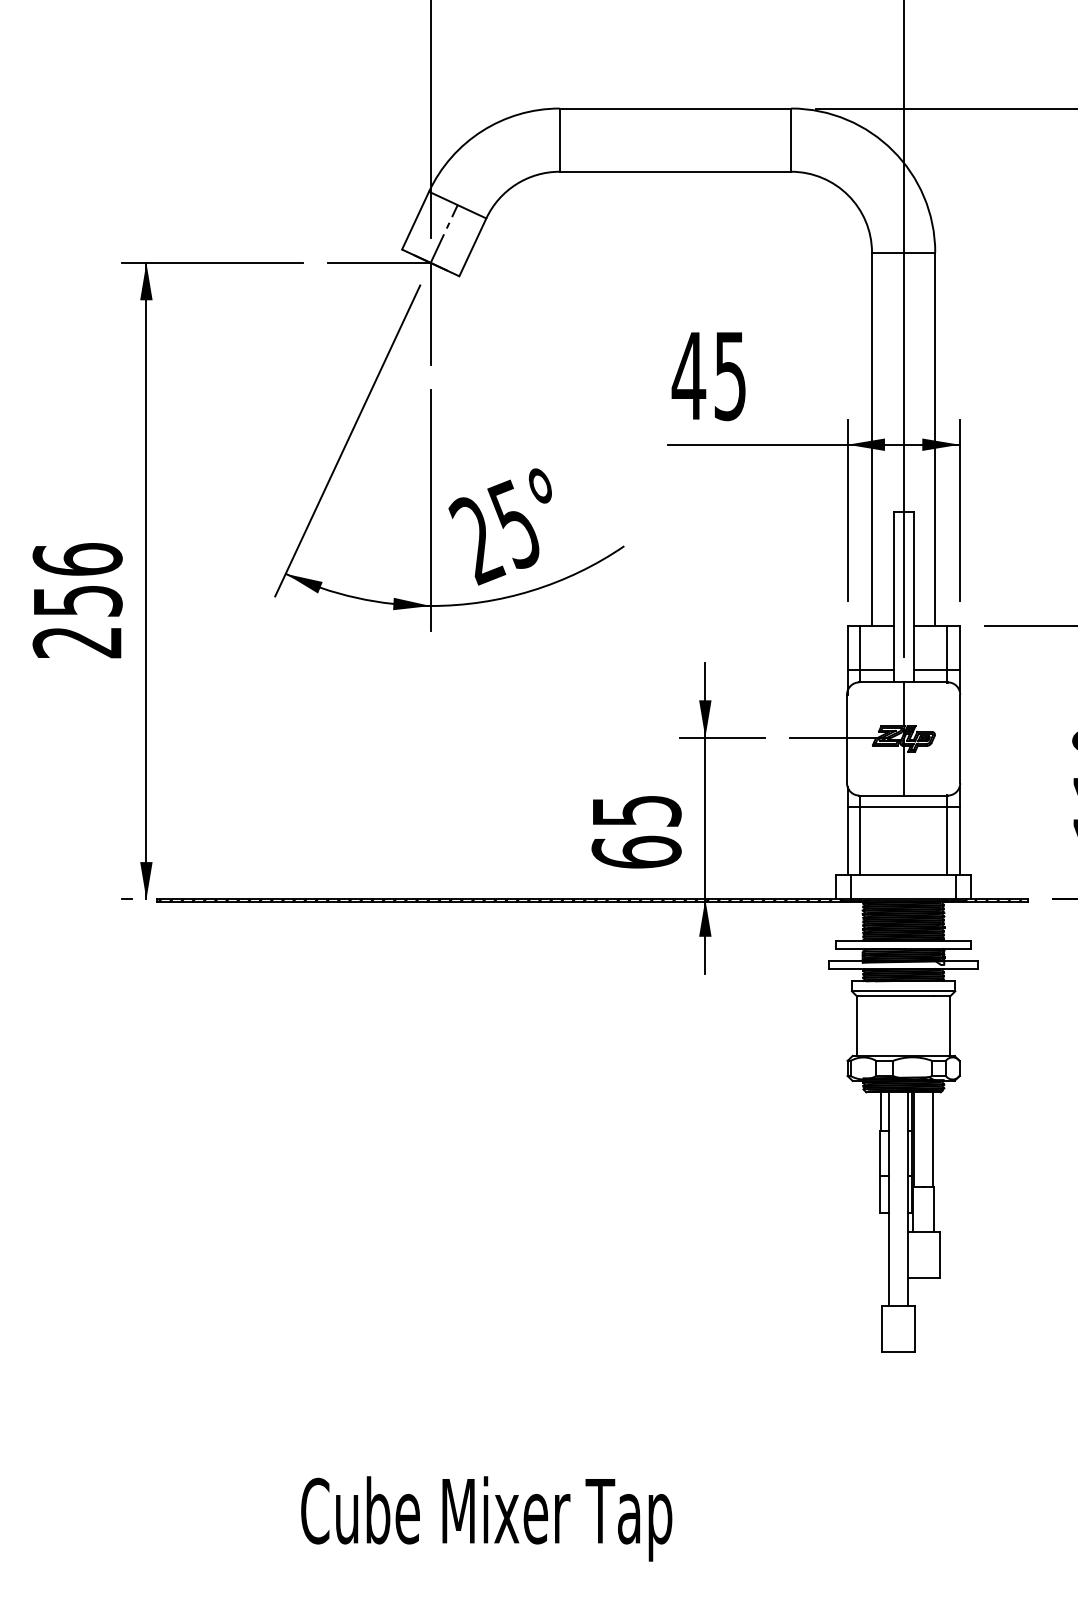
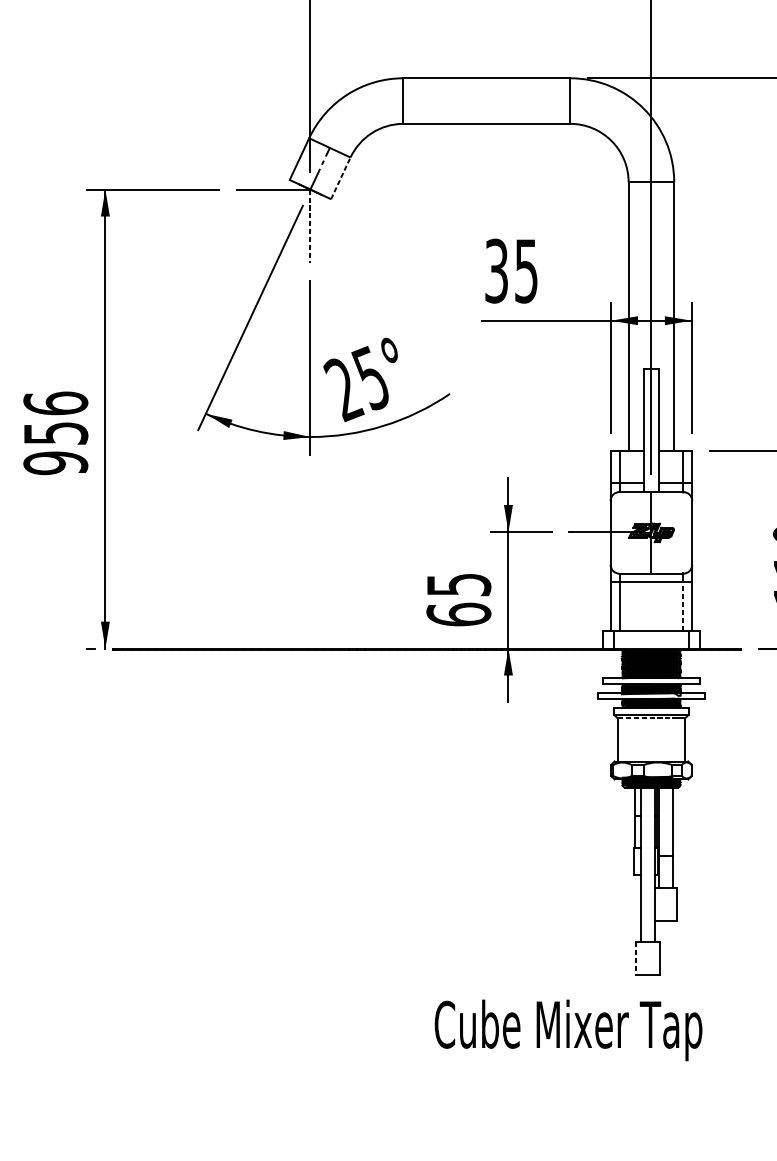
line: (472, 247) -> (340, 178), solid -> dashed
line: (430, 313) -> (310, 226), solid -> dashed
text: (688, 375) -> (496, 270), 45 -> 35
text: (77, 642) -> (55, 463), 256 -> 956
line: (947, 840) -> (683, 606), solid -> dashed
line: (895, 996) -> (645, 718), solid -> dashed
line: (882, 1329) -> (636, 958), solid -> dashed
text: (486, 1518) -> (568, 1030), moved

